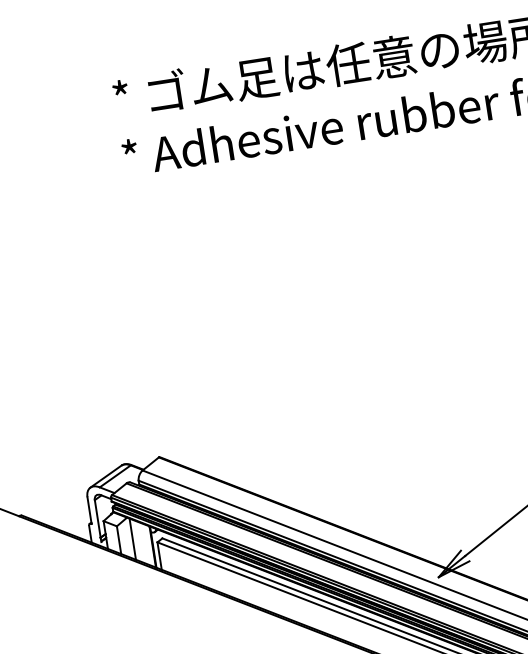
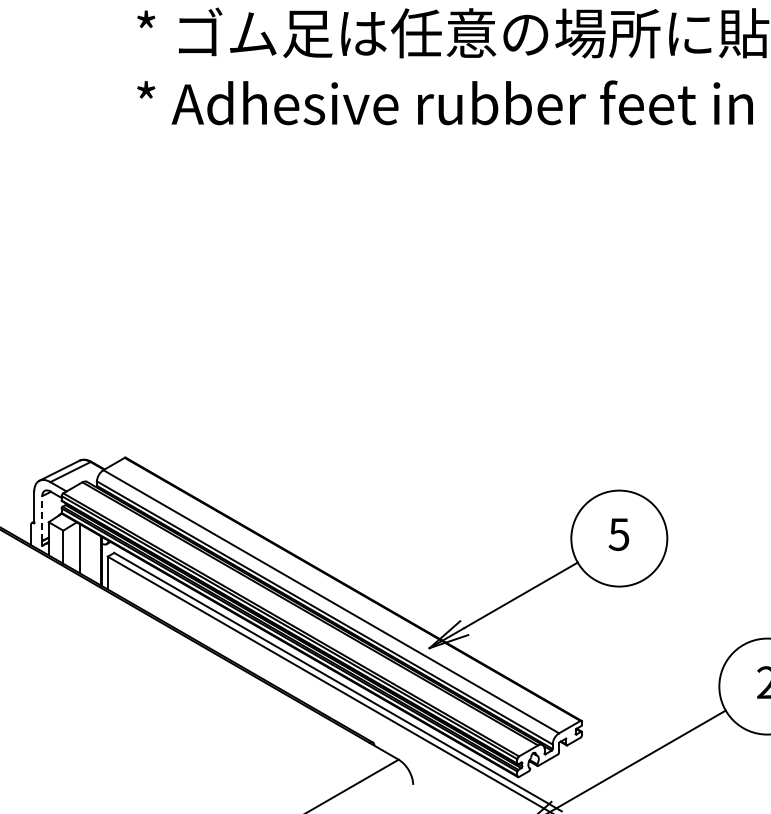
line: (97, 518) -> (42, 518), solid -> dashed

